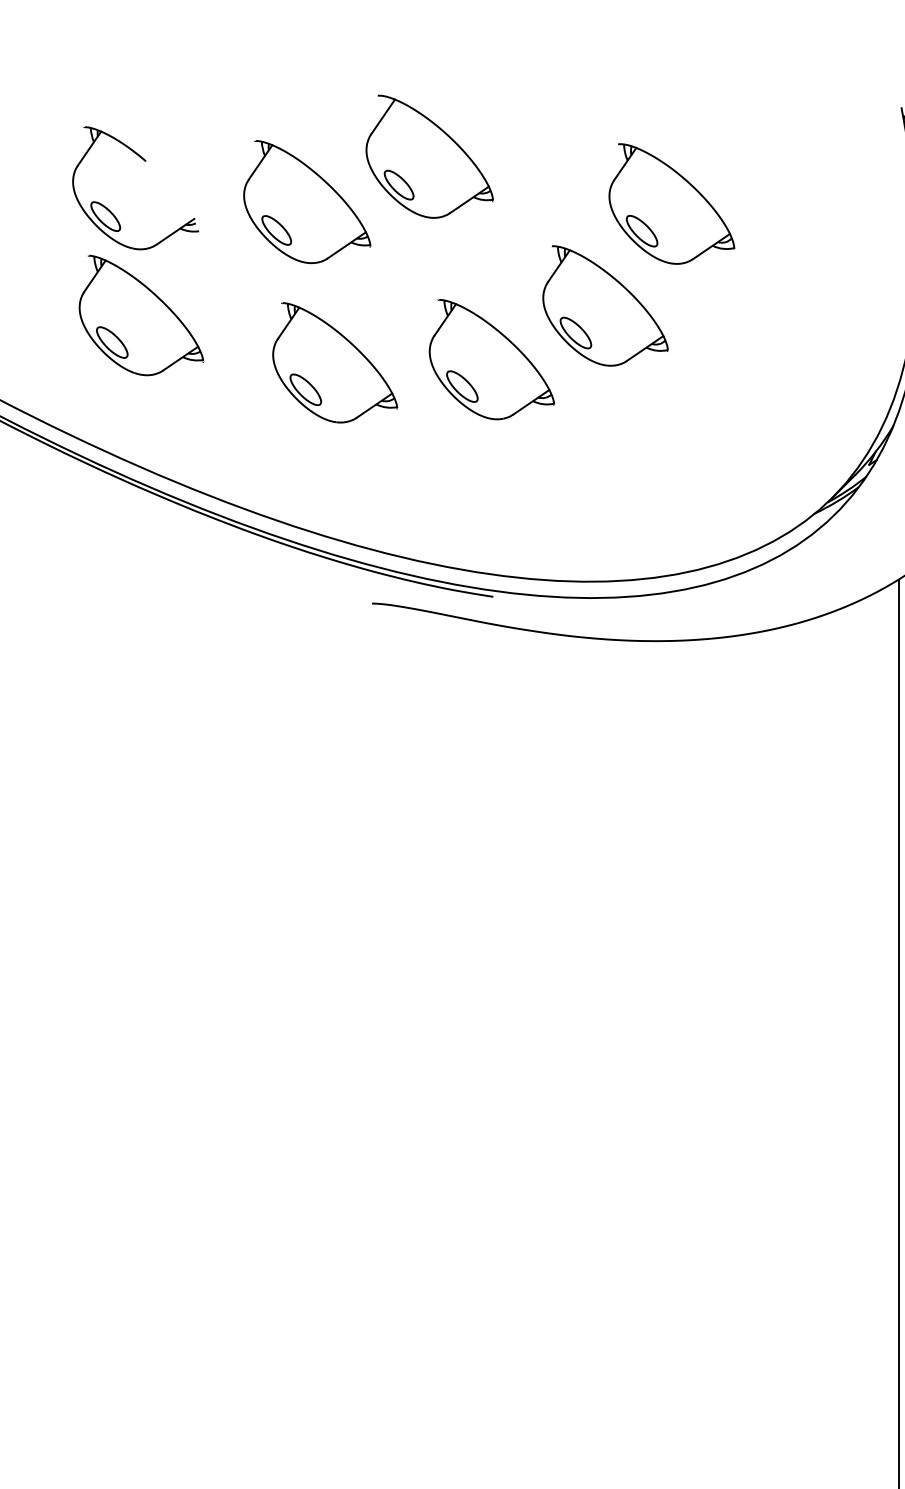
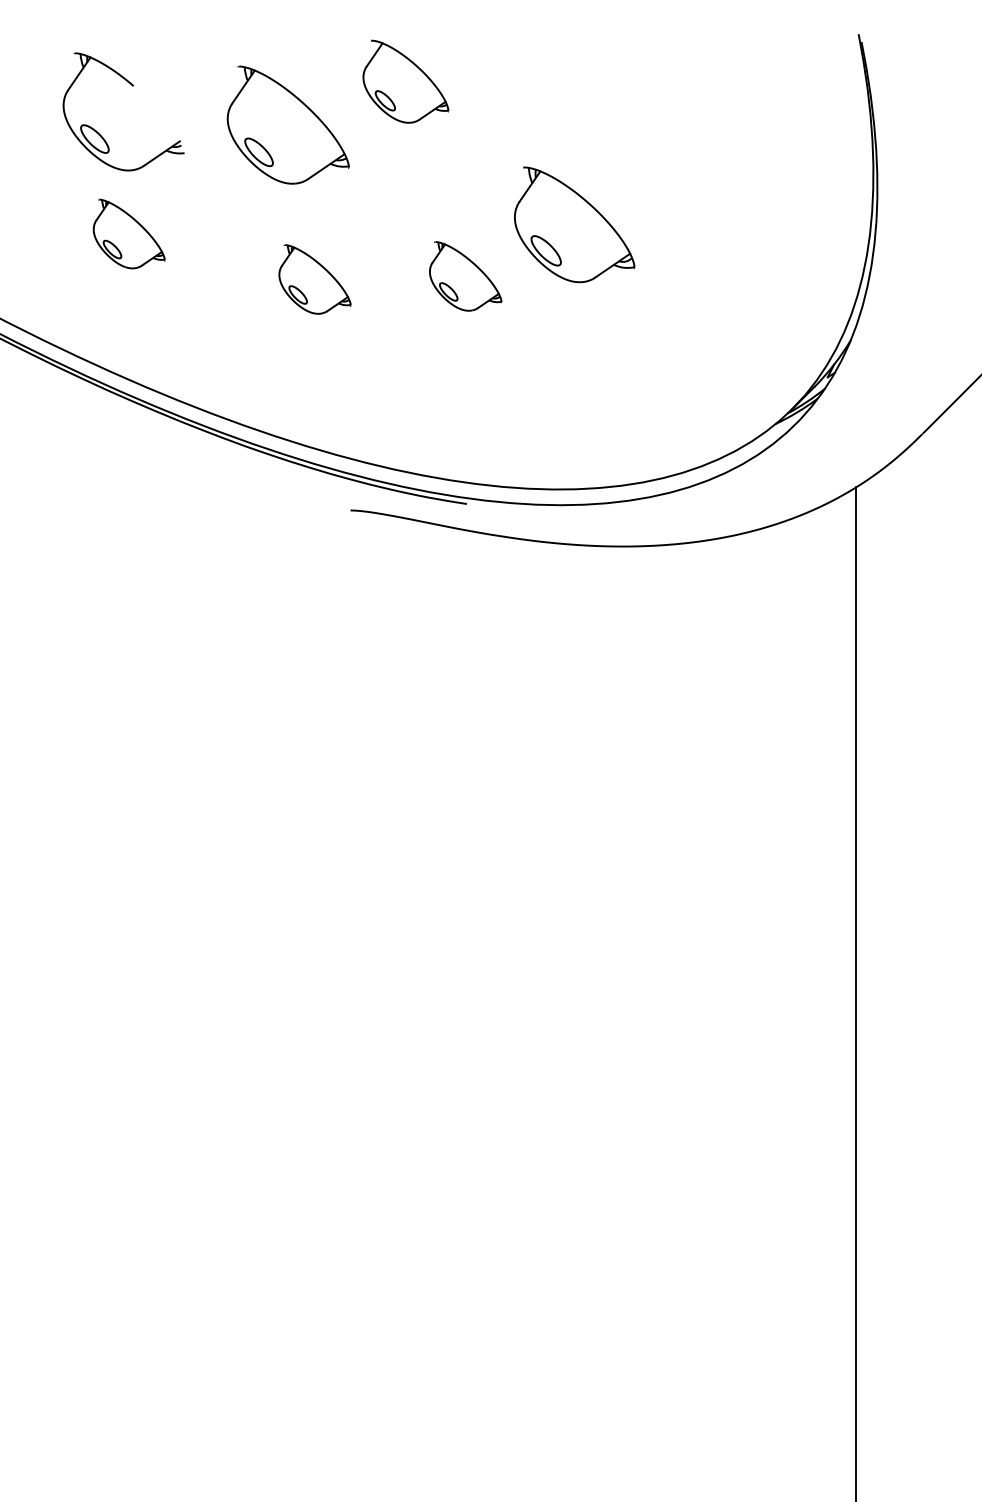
part: (429, 156) -> (405, 81), size x0.7
part: (672, 203) -> (638, 126), removed
part: (141, 314) -> (129, 233), size x0.6
part: (491, 359) -> (465, 276), size x0.6
part: (334, 362) -> (314, 279), size x0.6

